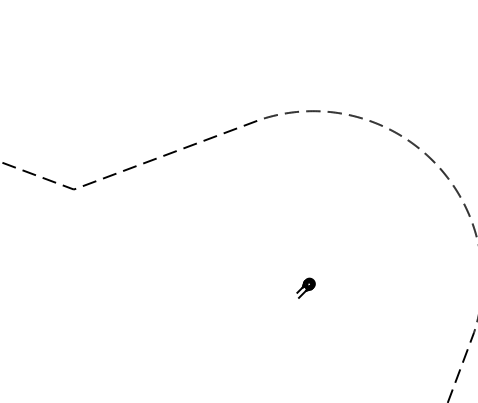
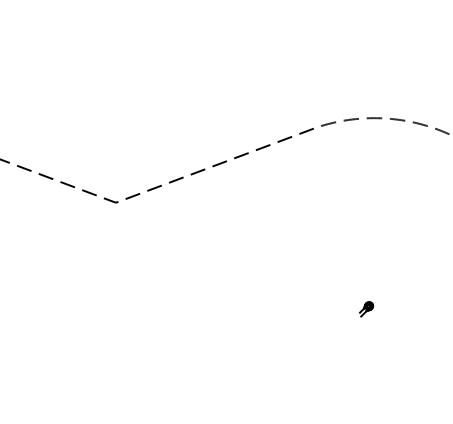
part: (305, 287) -> (365, 308), size x0.7

